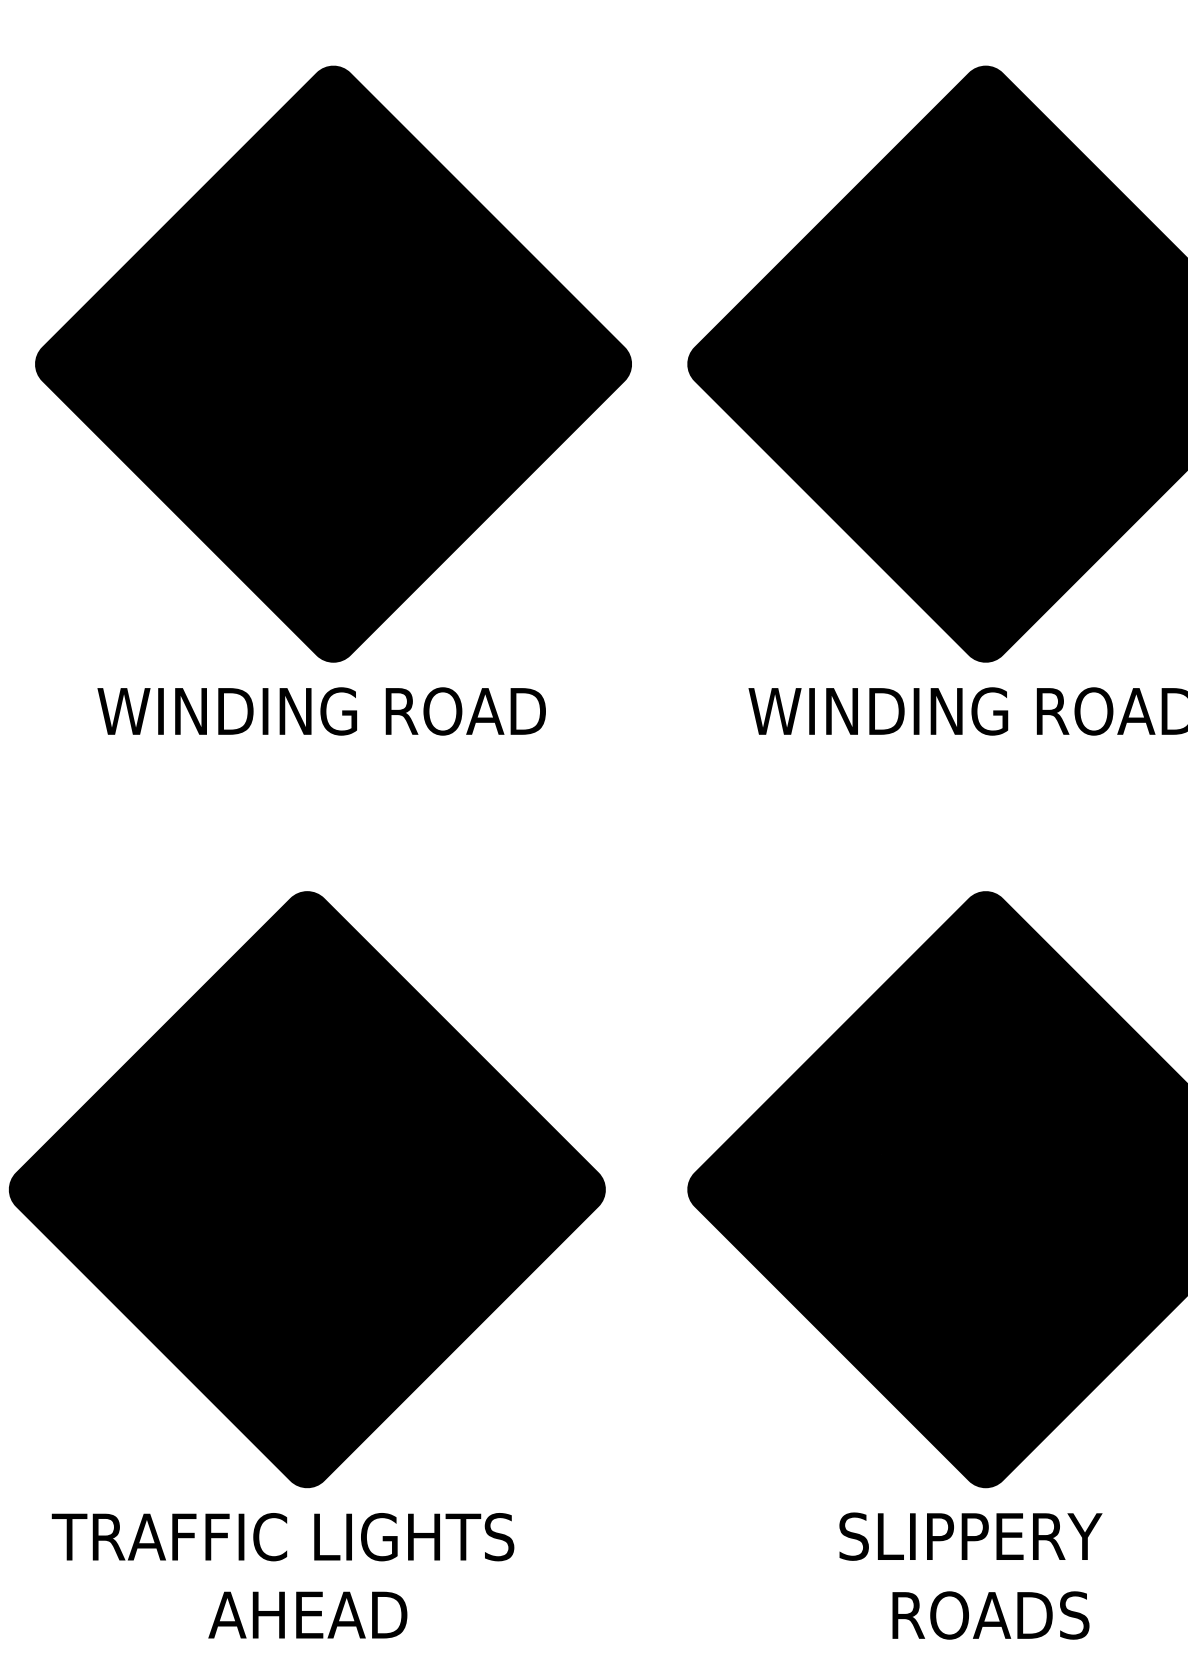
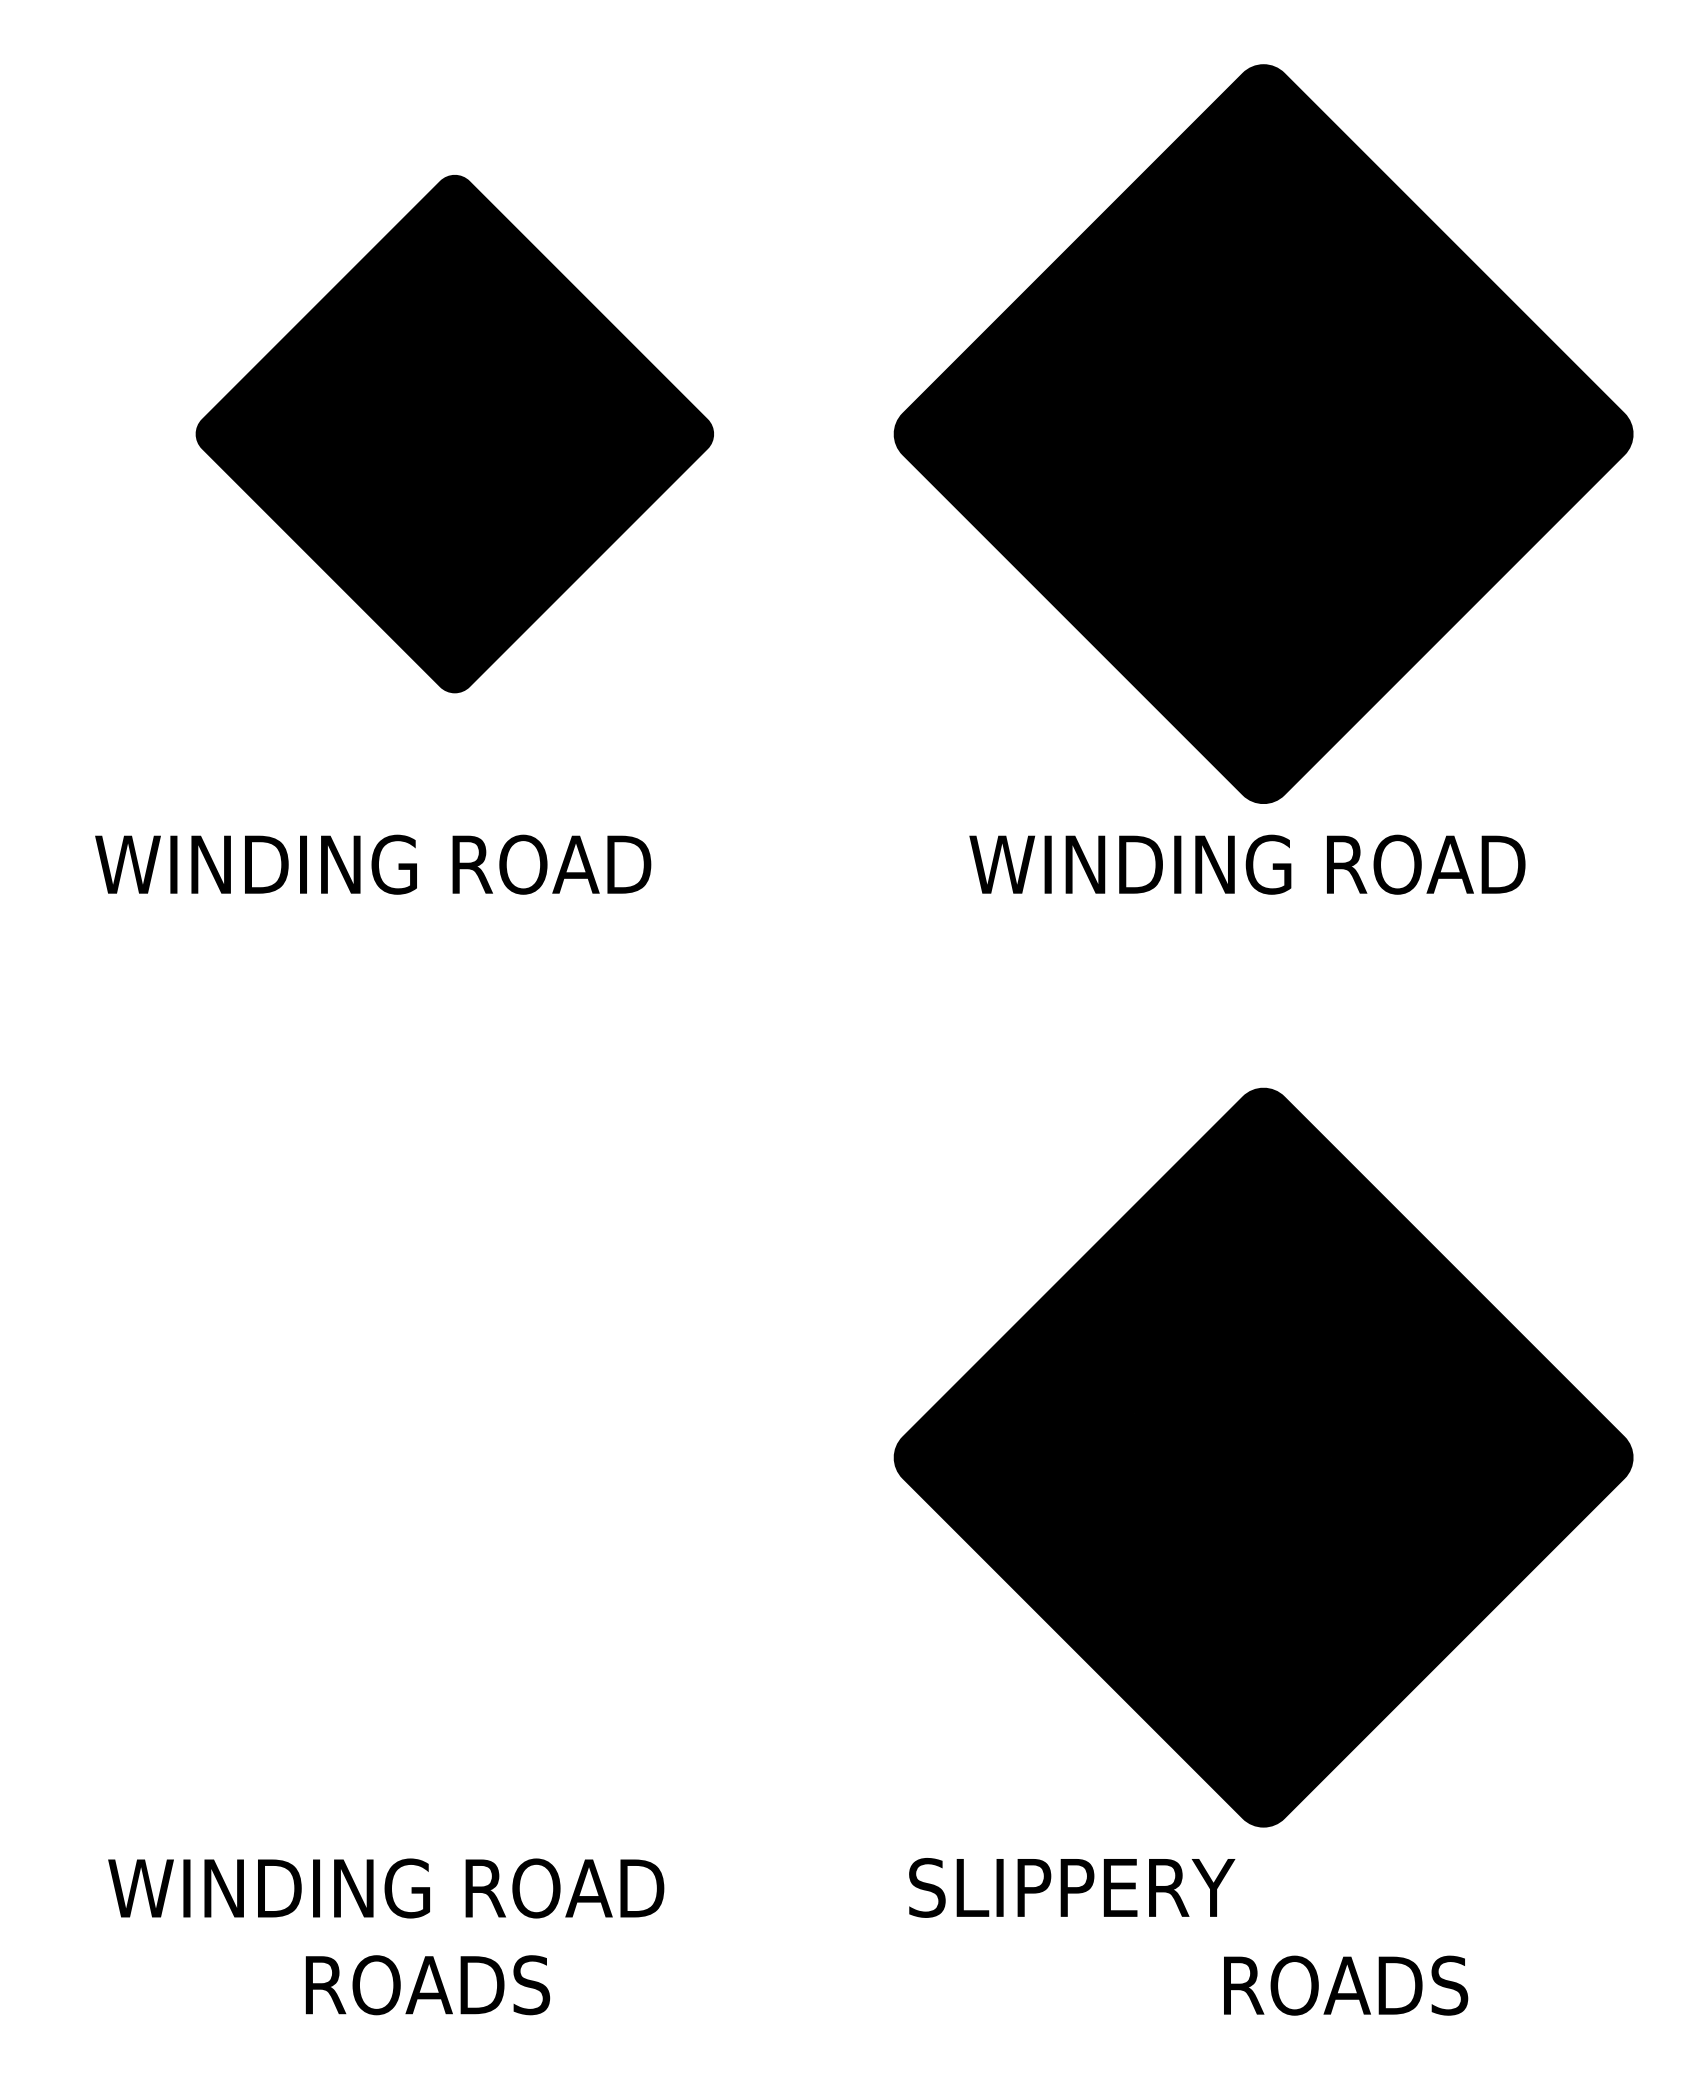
part: (333, 363) -> (454, 433), size x0.7
text: (321, 711) -> (373, 864), moved
part: (307, 1189) -> (422, 1457), removed
text: (971, 1536) -> (1072, 1887), moved
text: (282, 1537) -> (391, 1888), TRAFFIC LIGHTS -> WINDING ROAD
text: (309, 1615) -> (424, 1985), AHEAD -> ROADS
text: (991, 1615) -> (1346, 1985), moved

